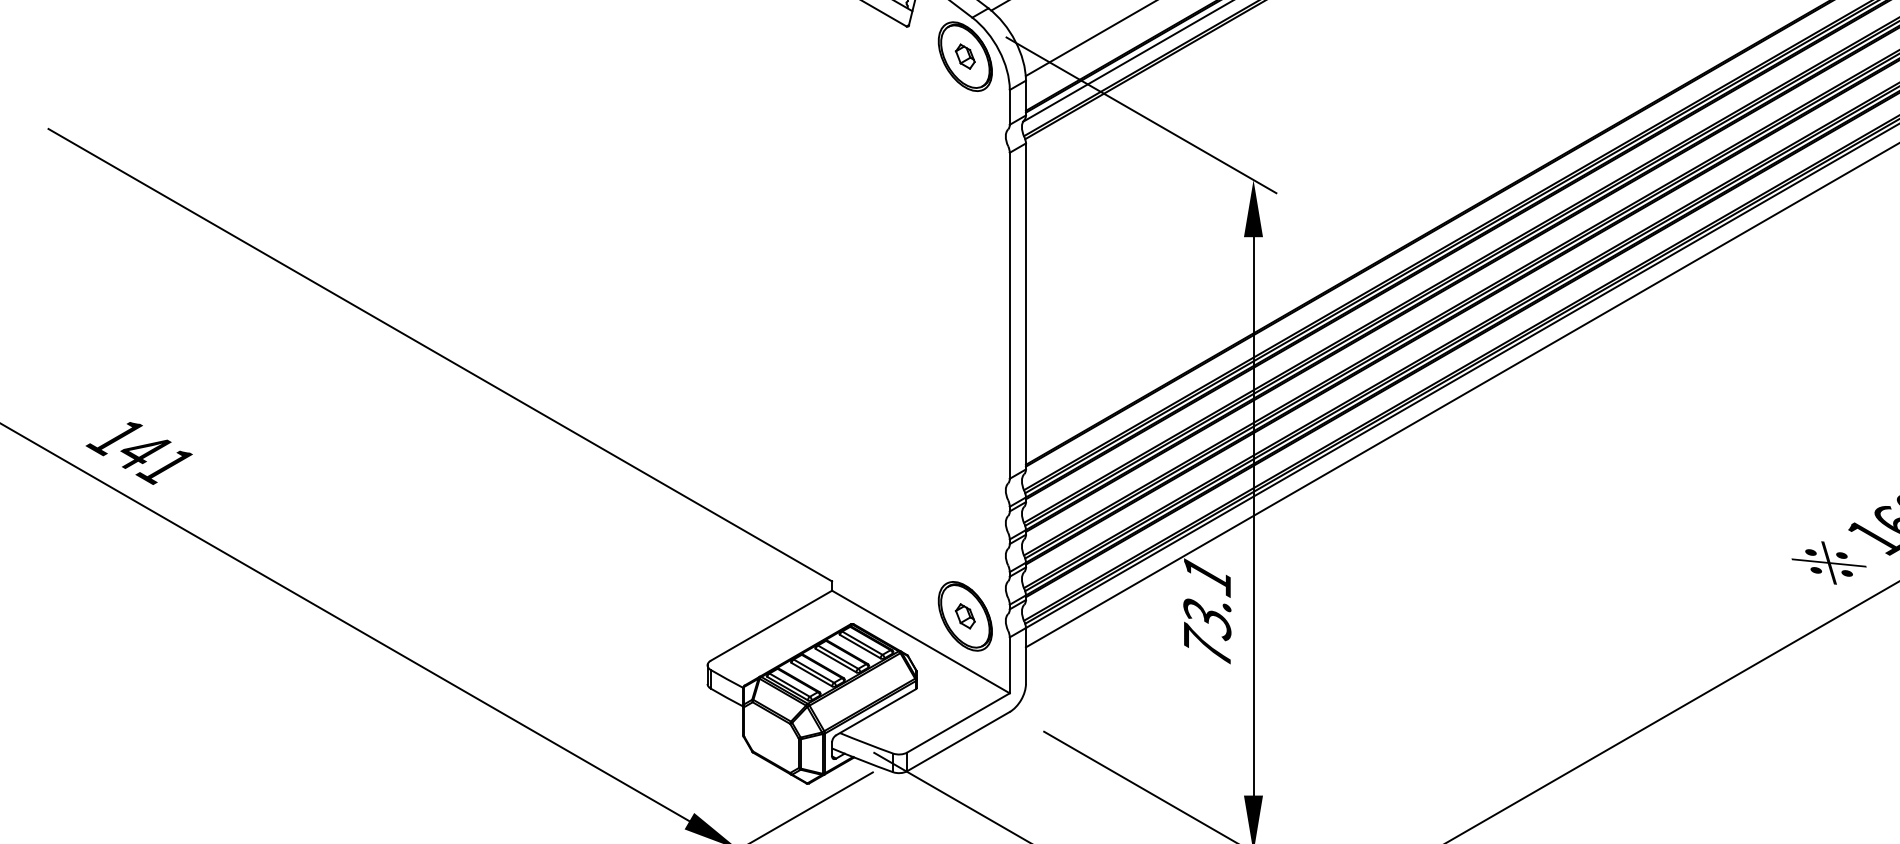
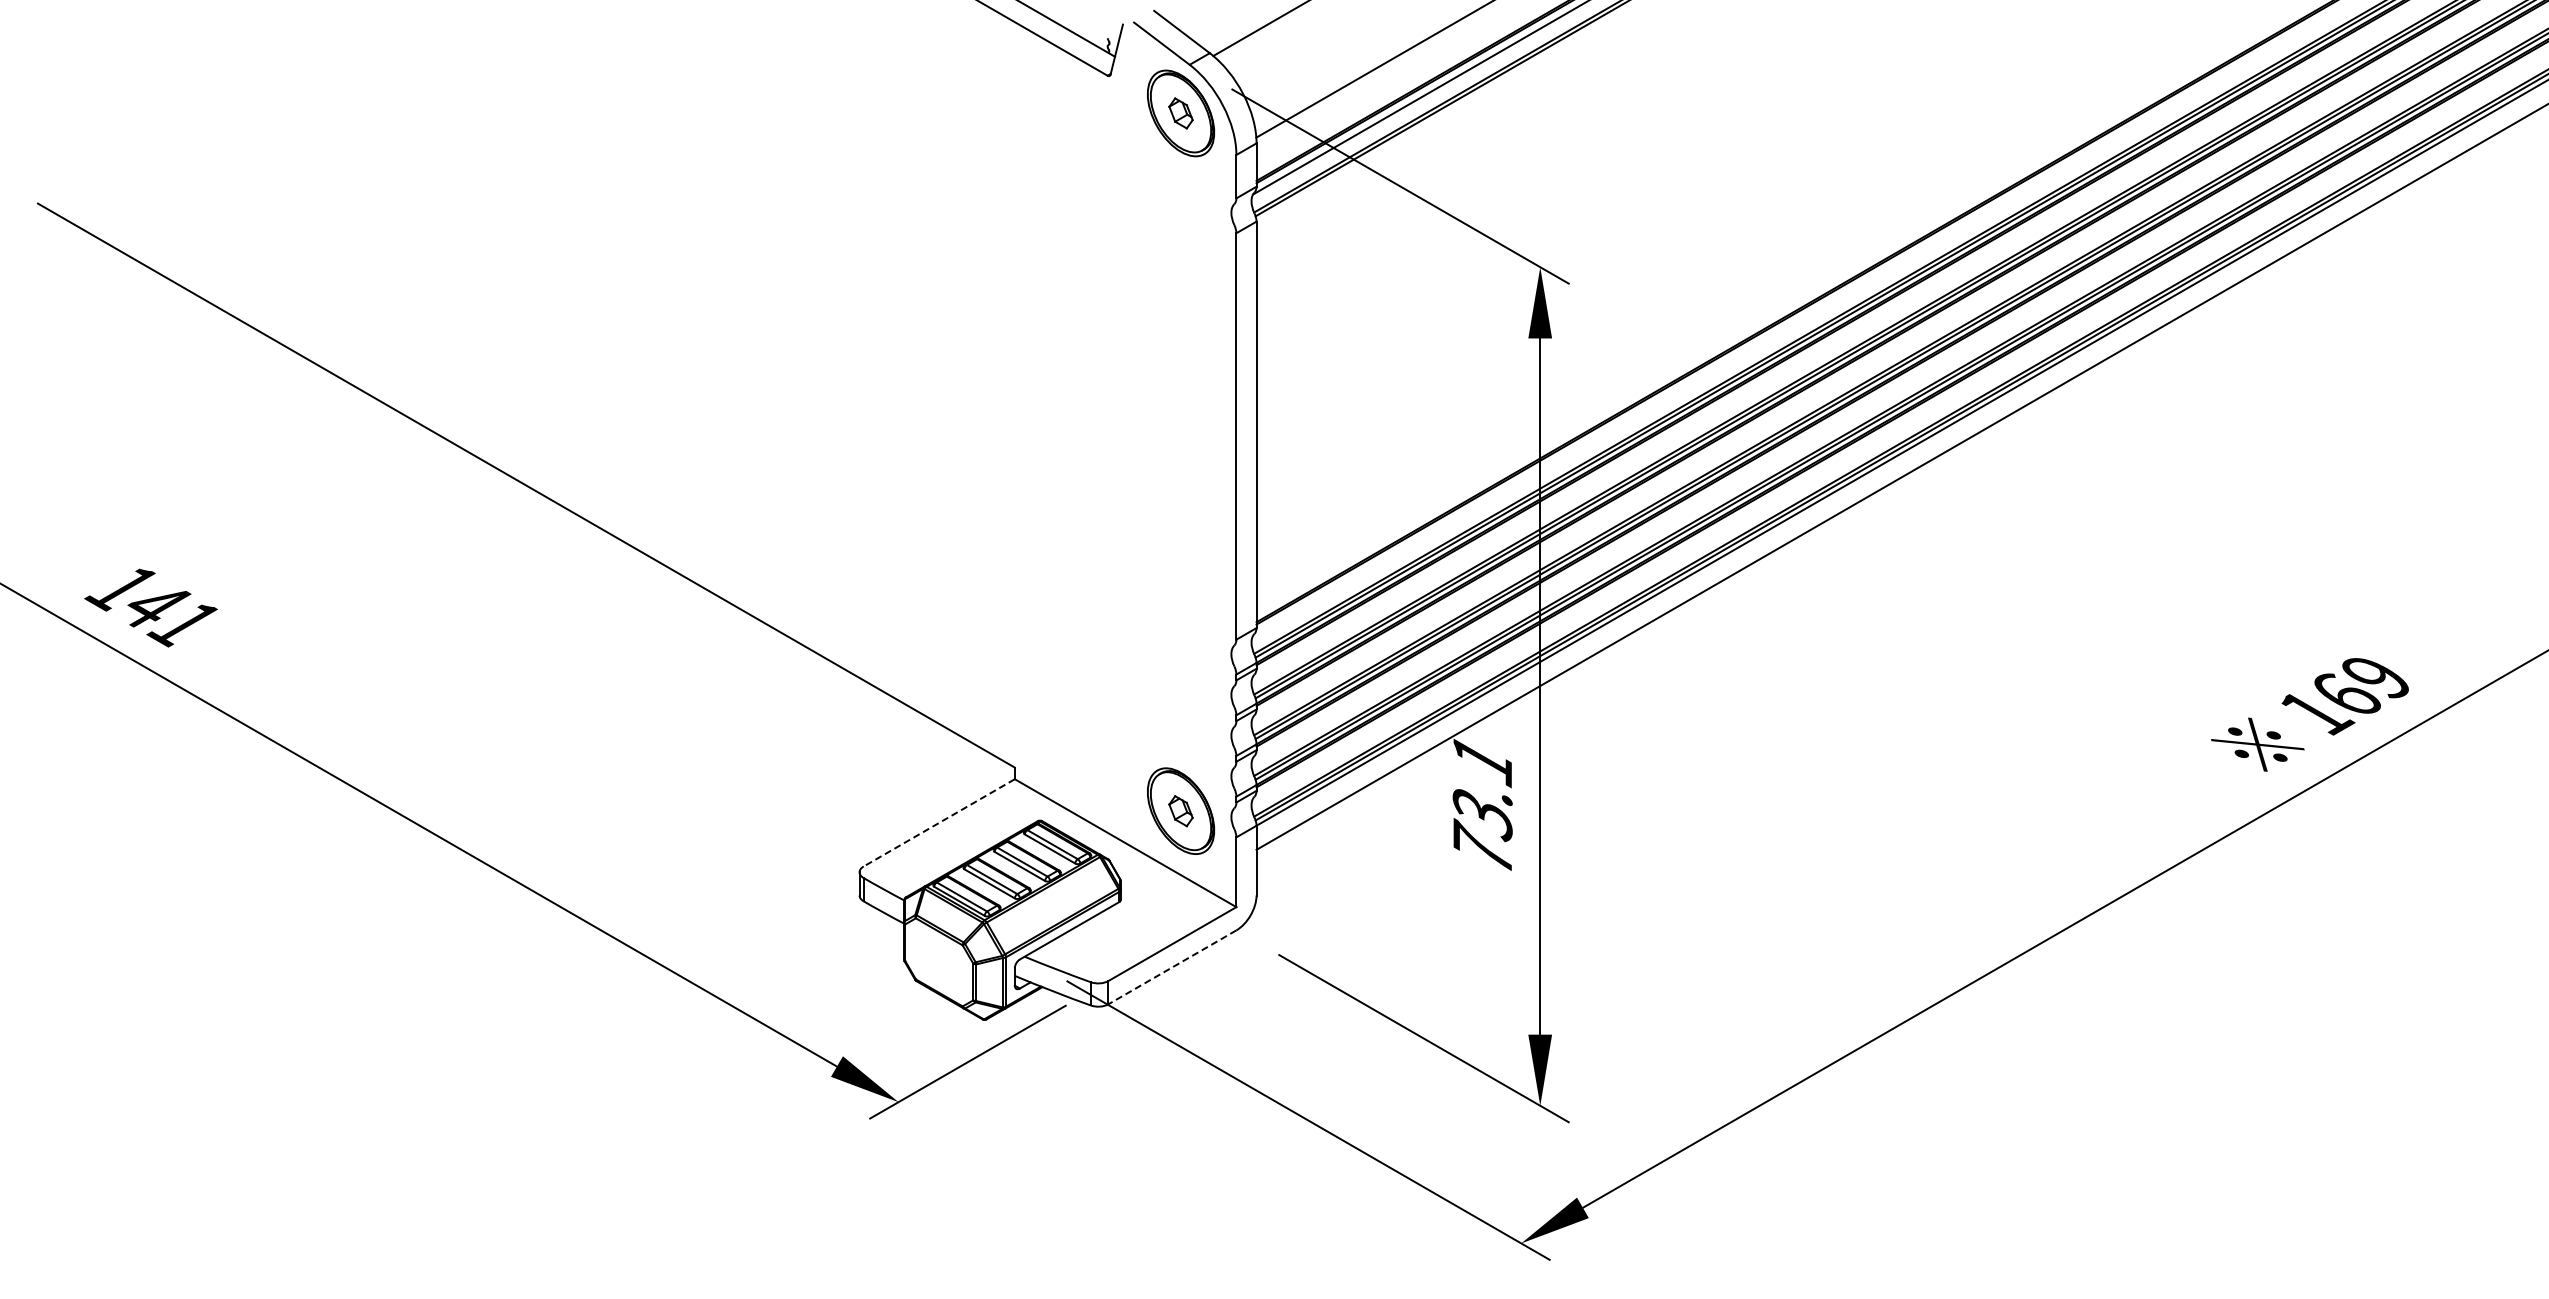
line: (770, 626) -> (938, 823), solid -> dashed
line: (958, 741) -> (1172, 967), solid -> dashed

